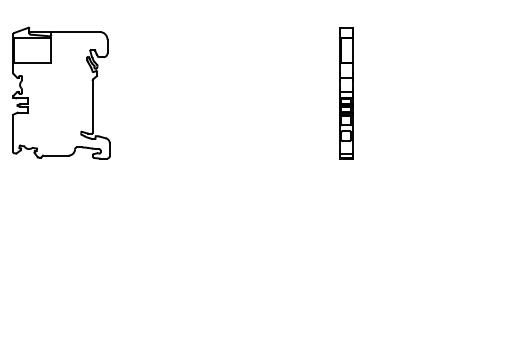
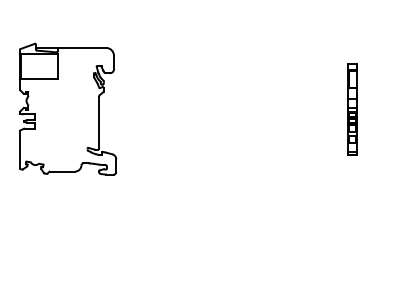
part: (346, 93) -> (352, 109), size x0.7

